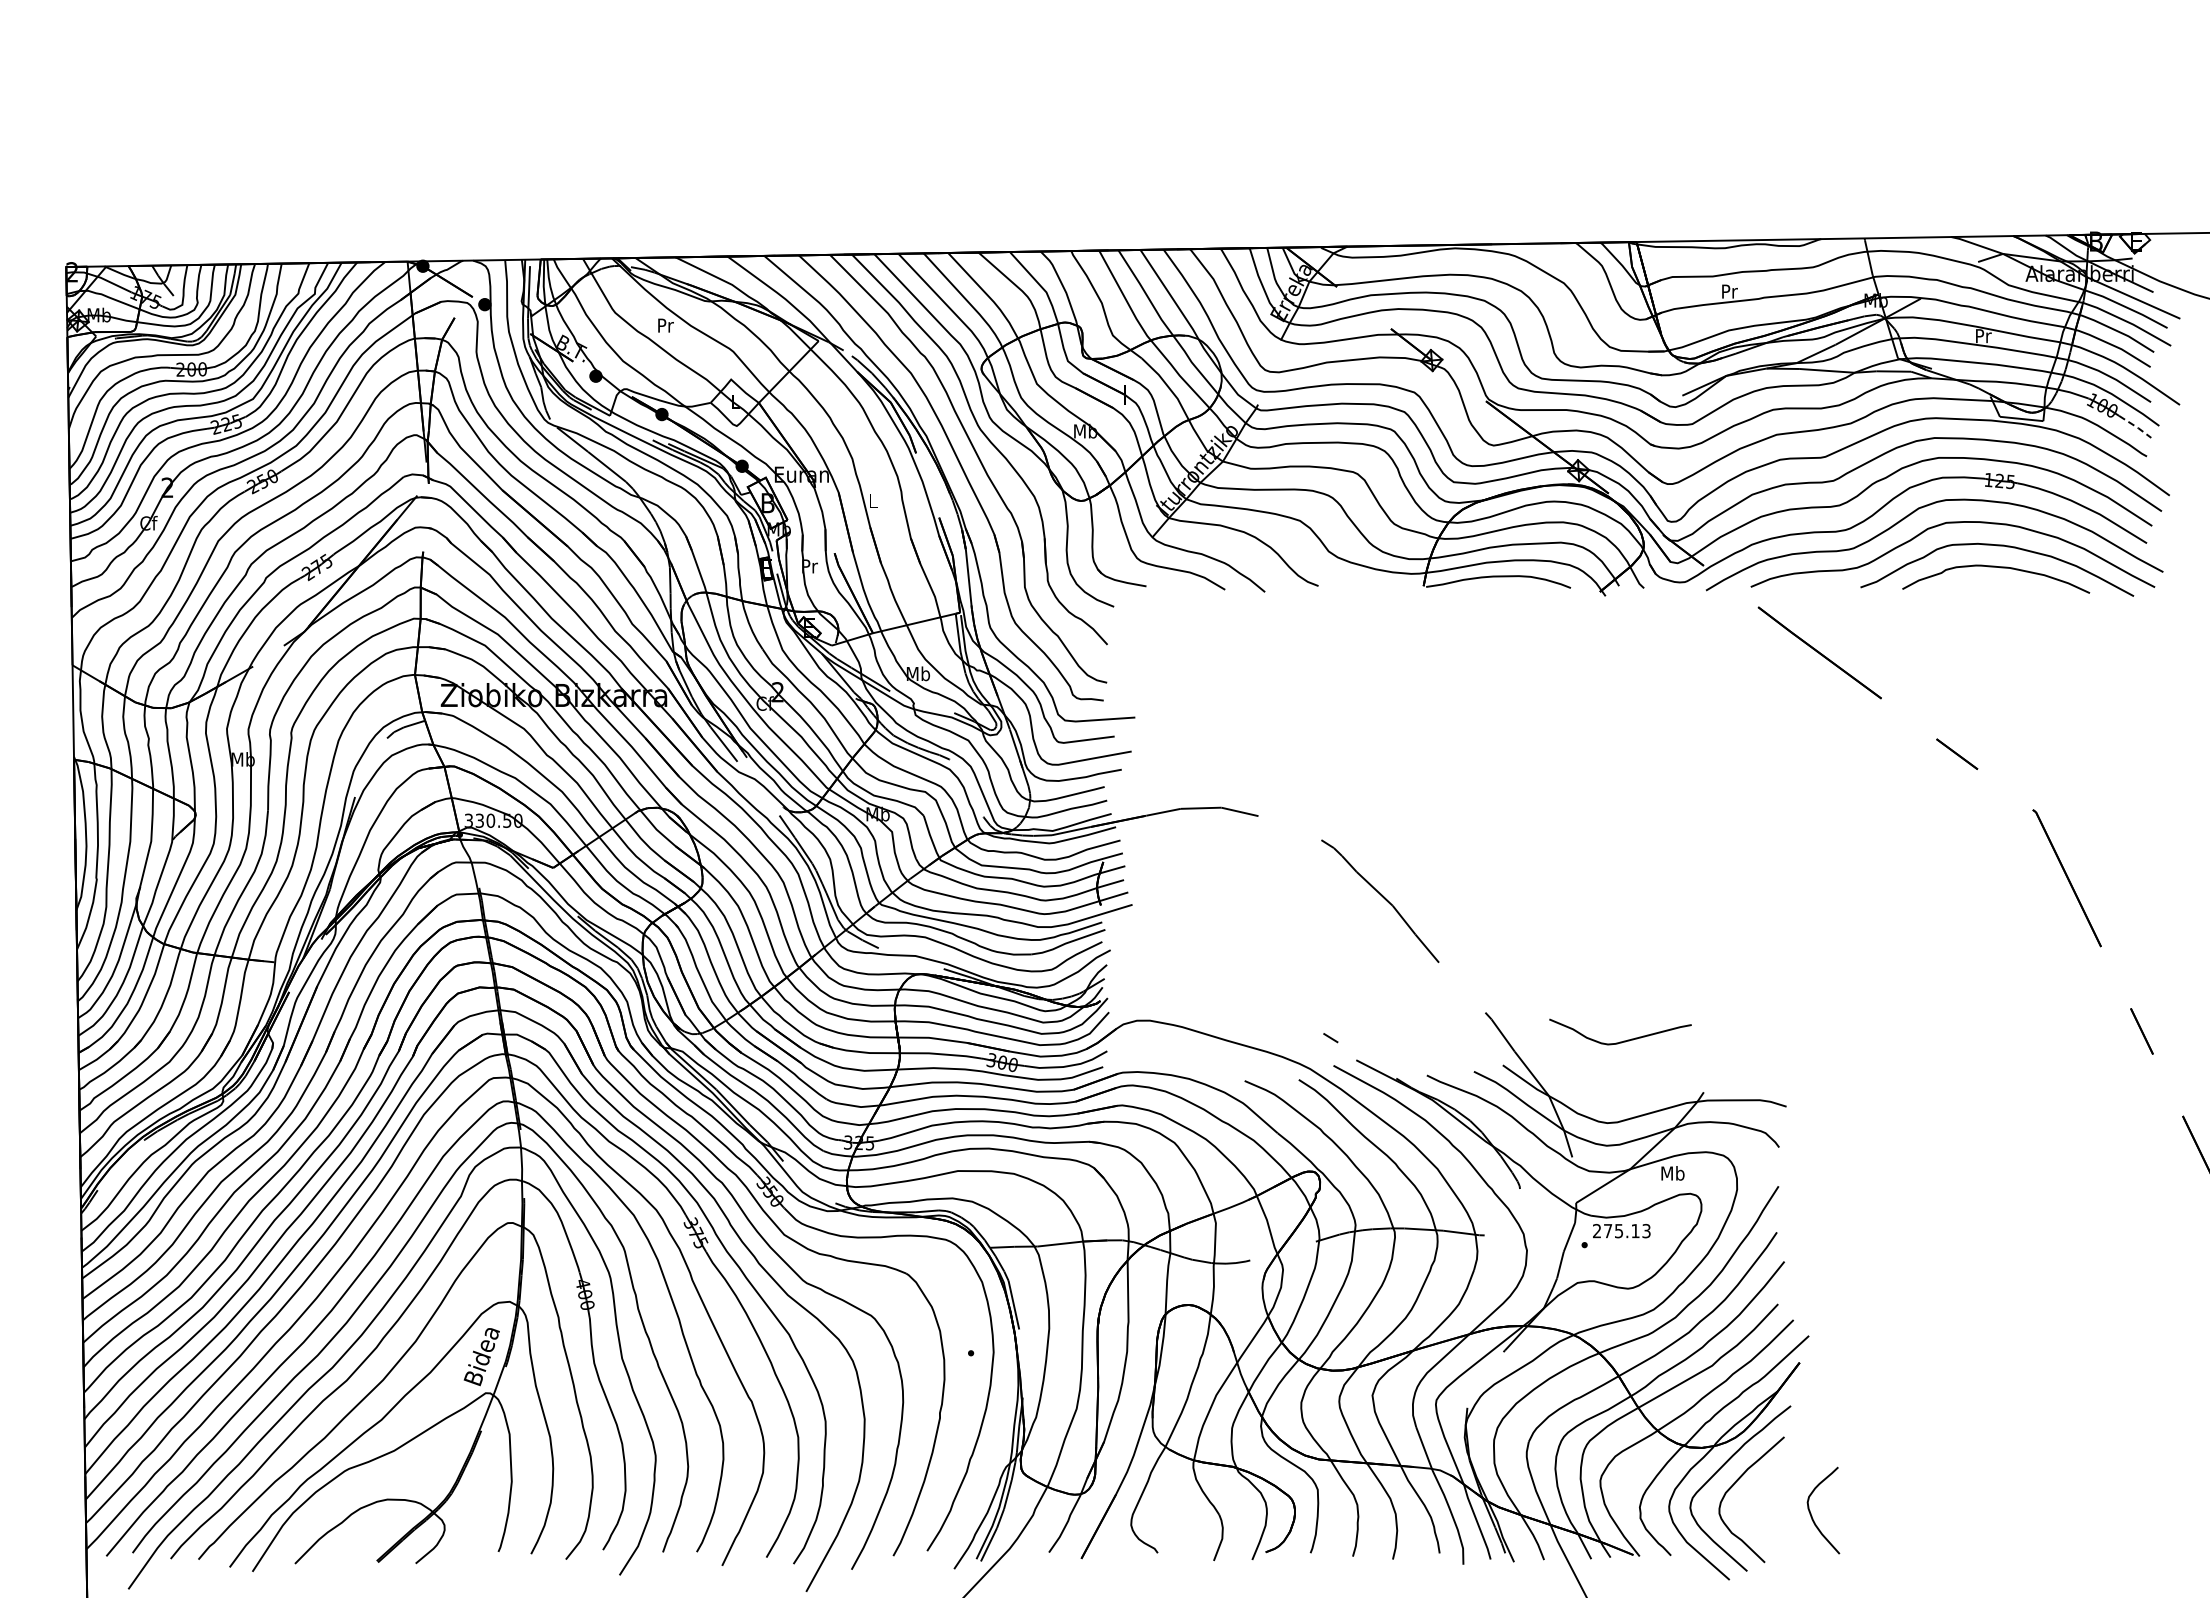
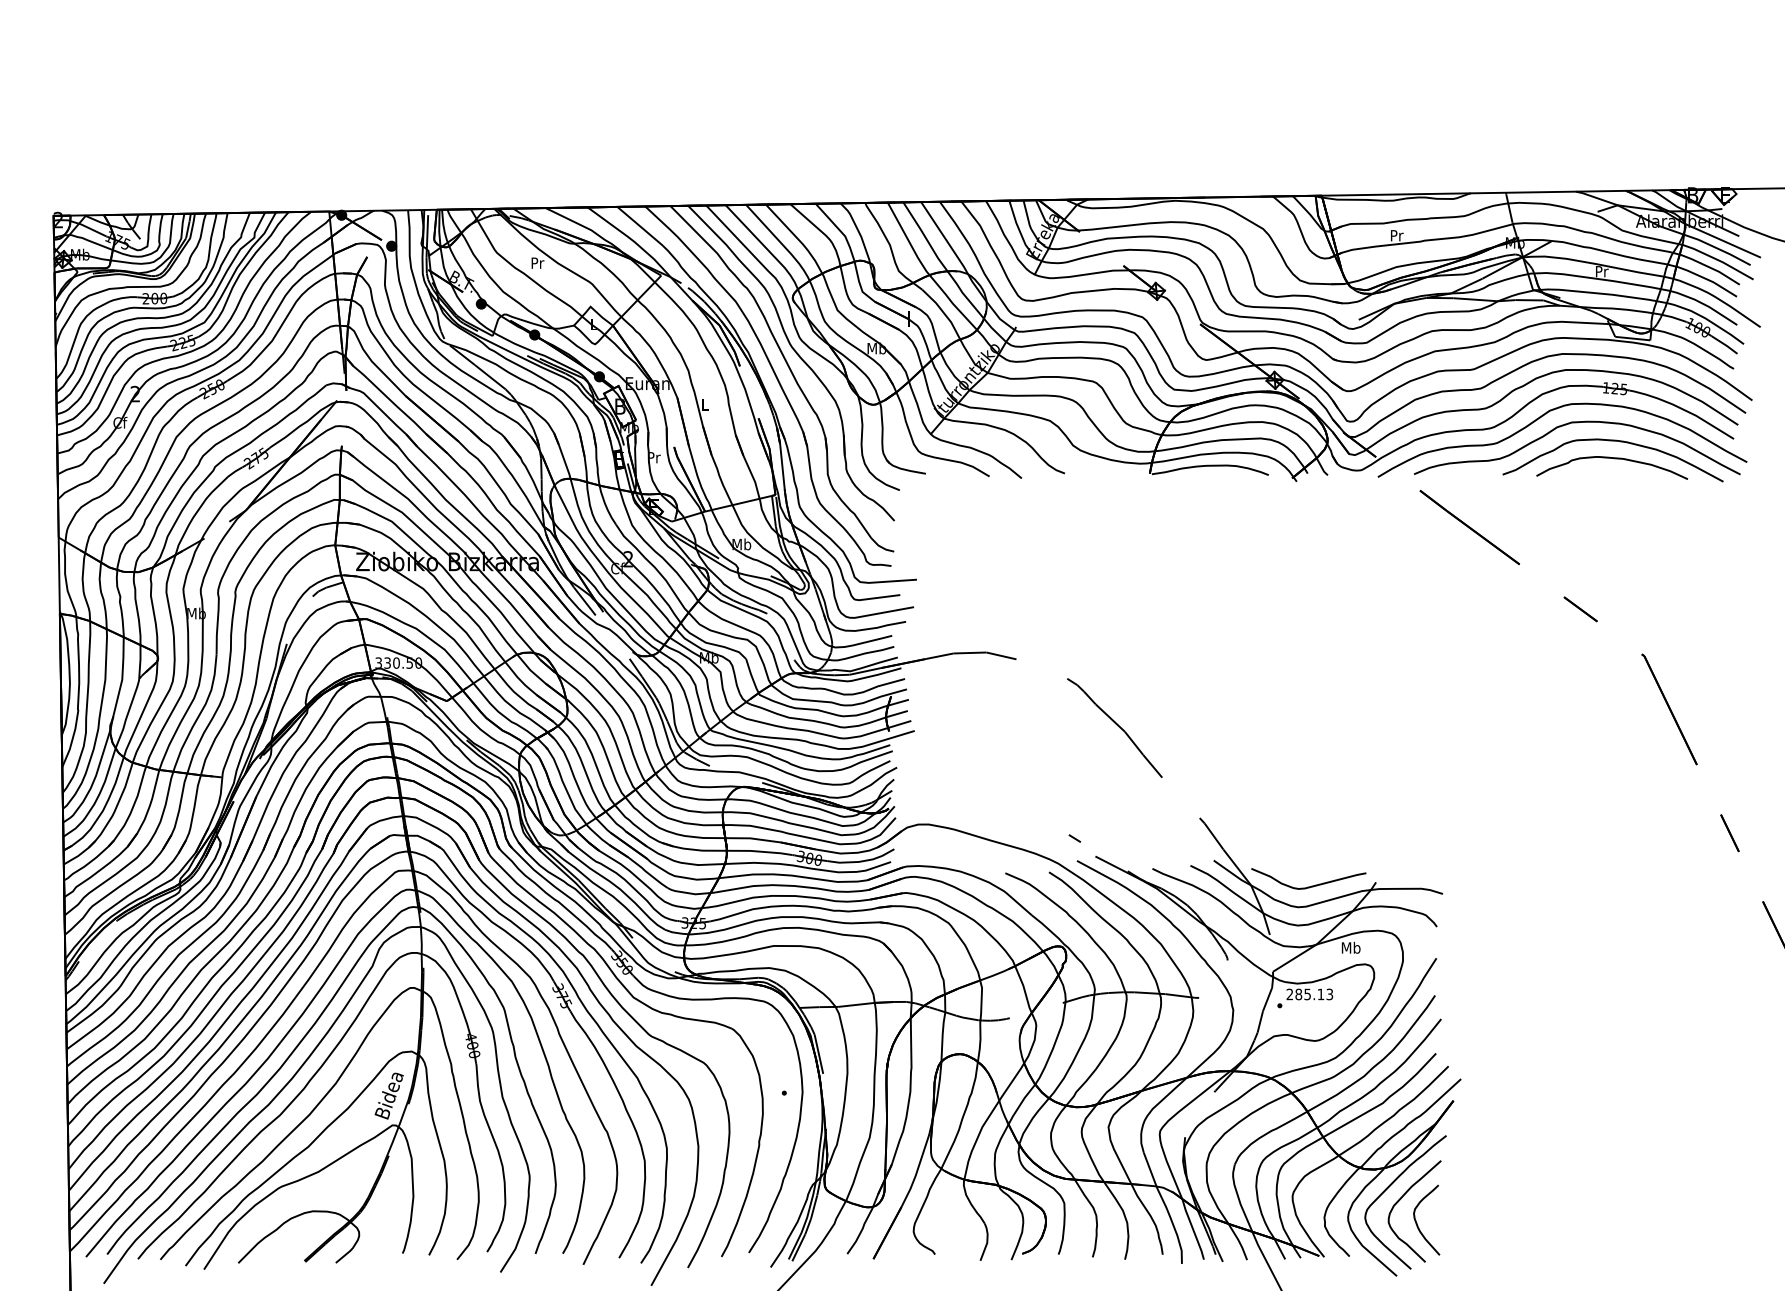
line: (2135, 426) -> (1724, 344), dashed -> solid
curve: (1623, 1040) -> (1311, 885), moved
text: (1607, 1231) -> (1298, 994), 275.13 -> 285.13
curve: (1812, 1515) -> (1417, 1224), moved

